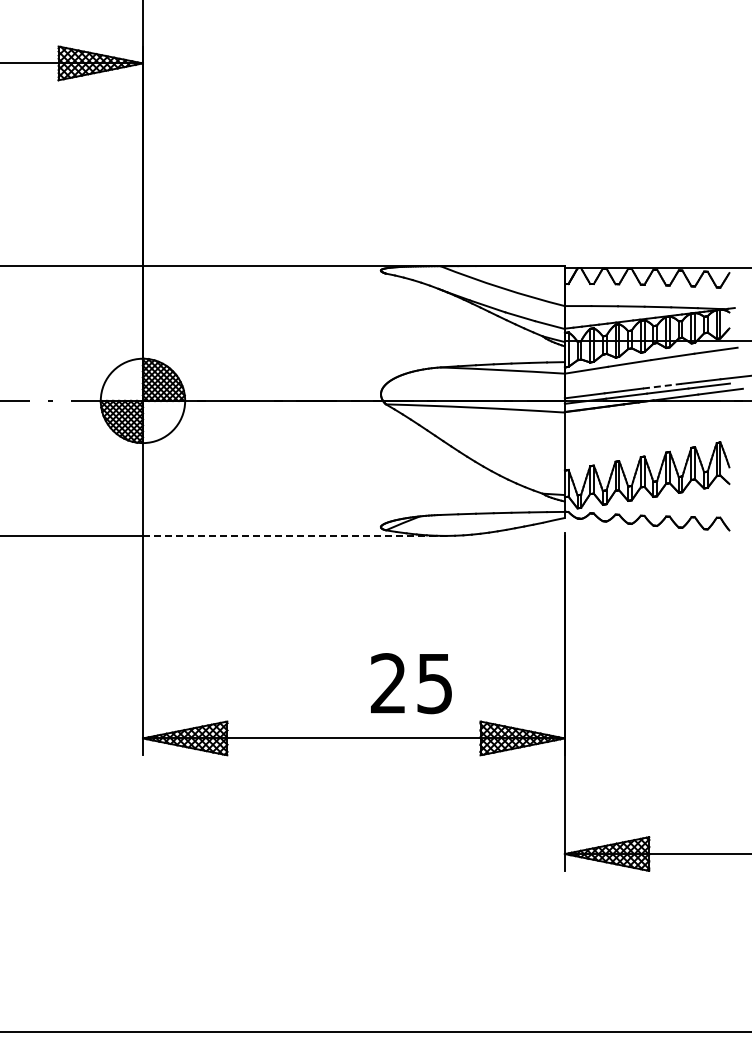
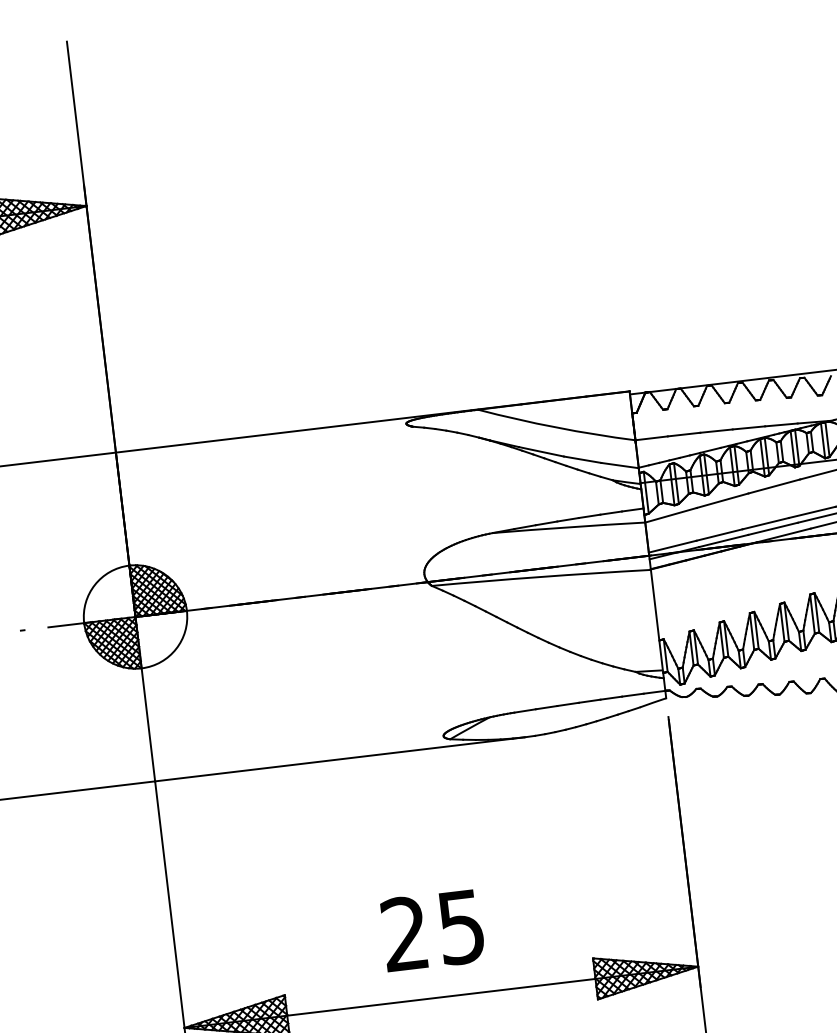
line: (662, 386) -> (766, 524), dashed -> solid
line: (294, 535) -> (339, 758), dashed -> solid
text: (411, 683) -> (432, 930), moved

